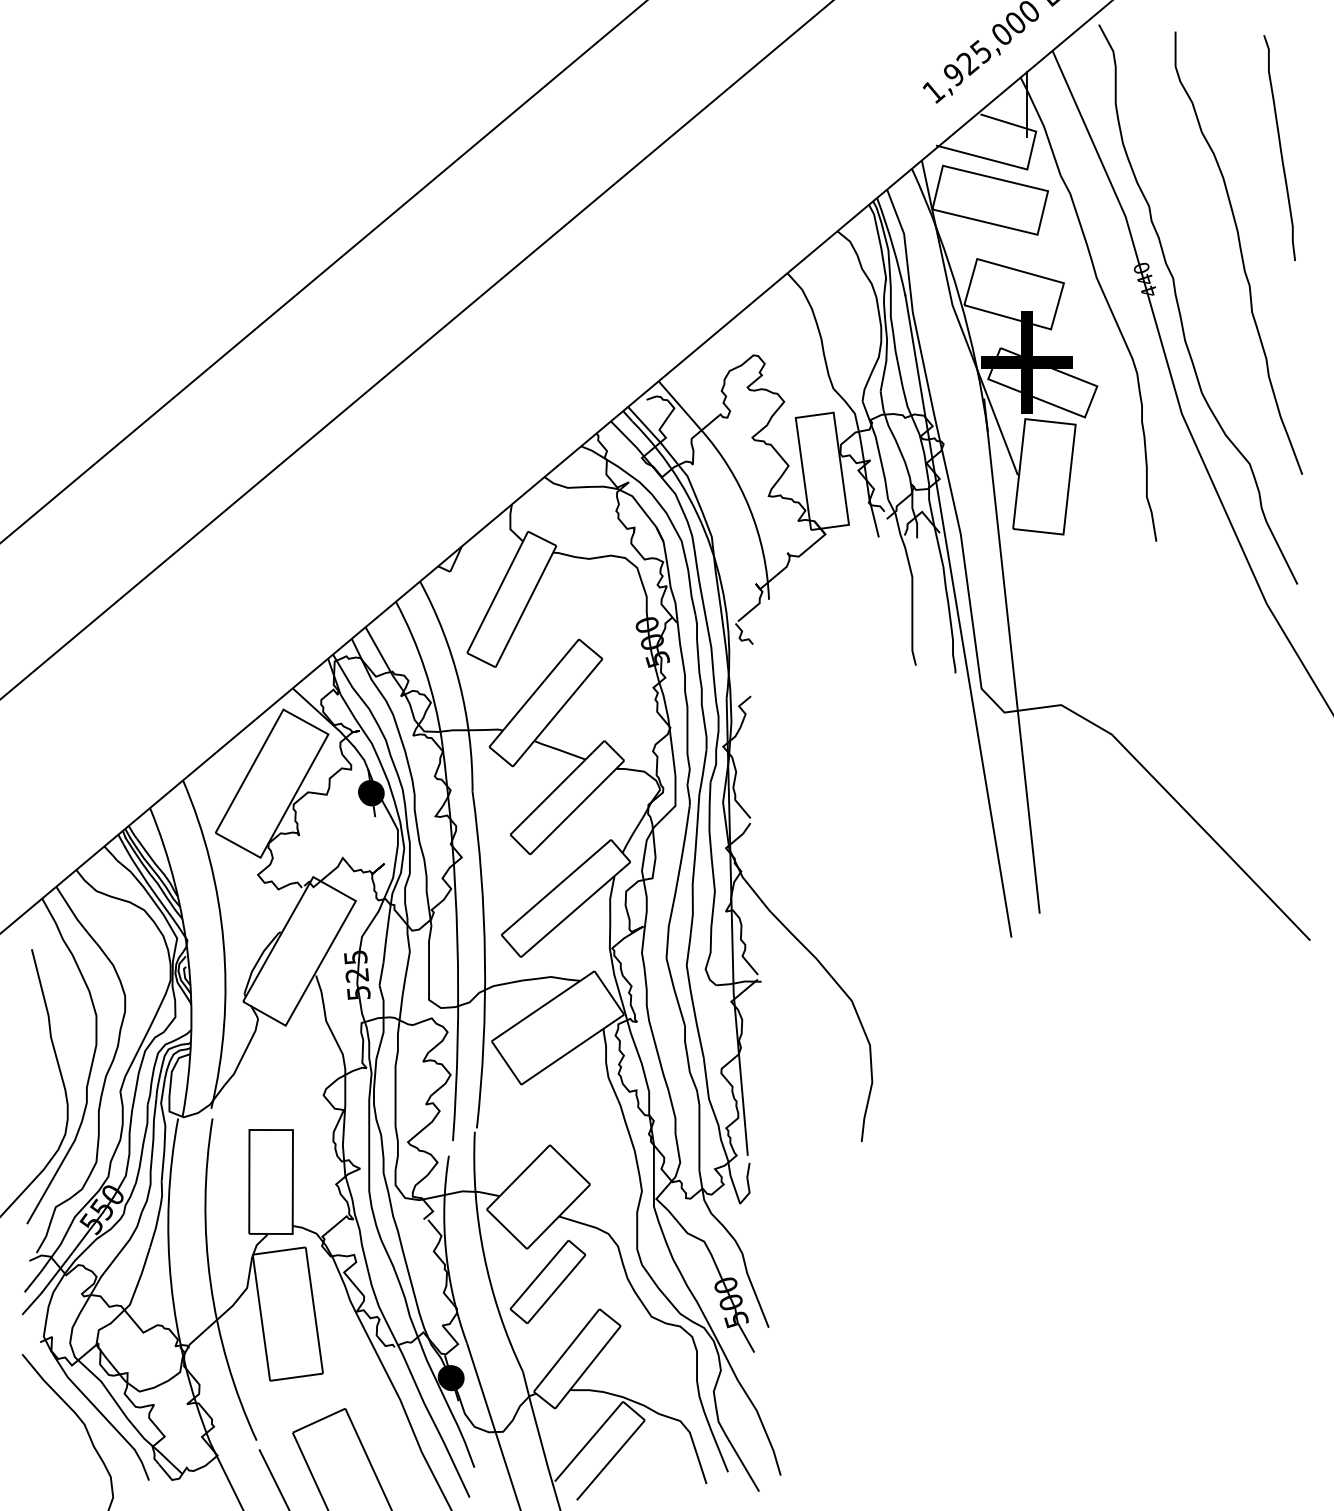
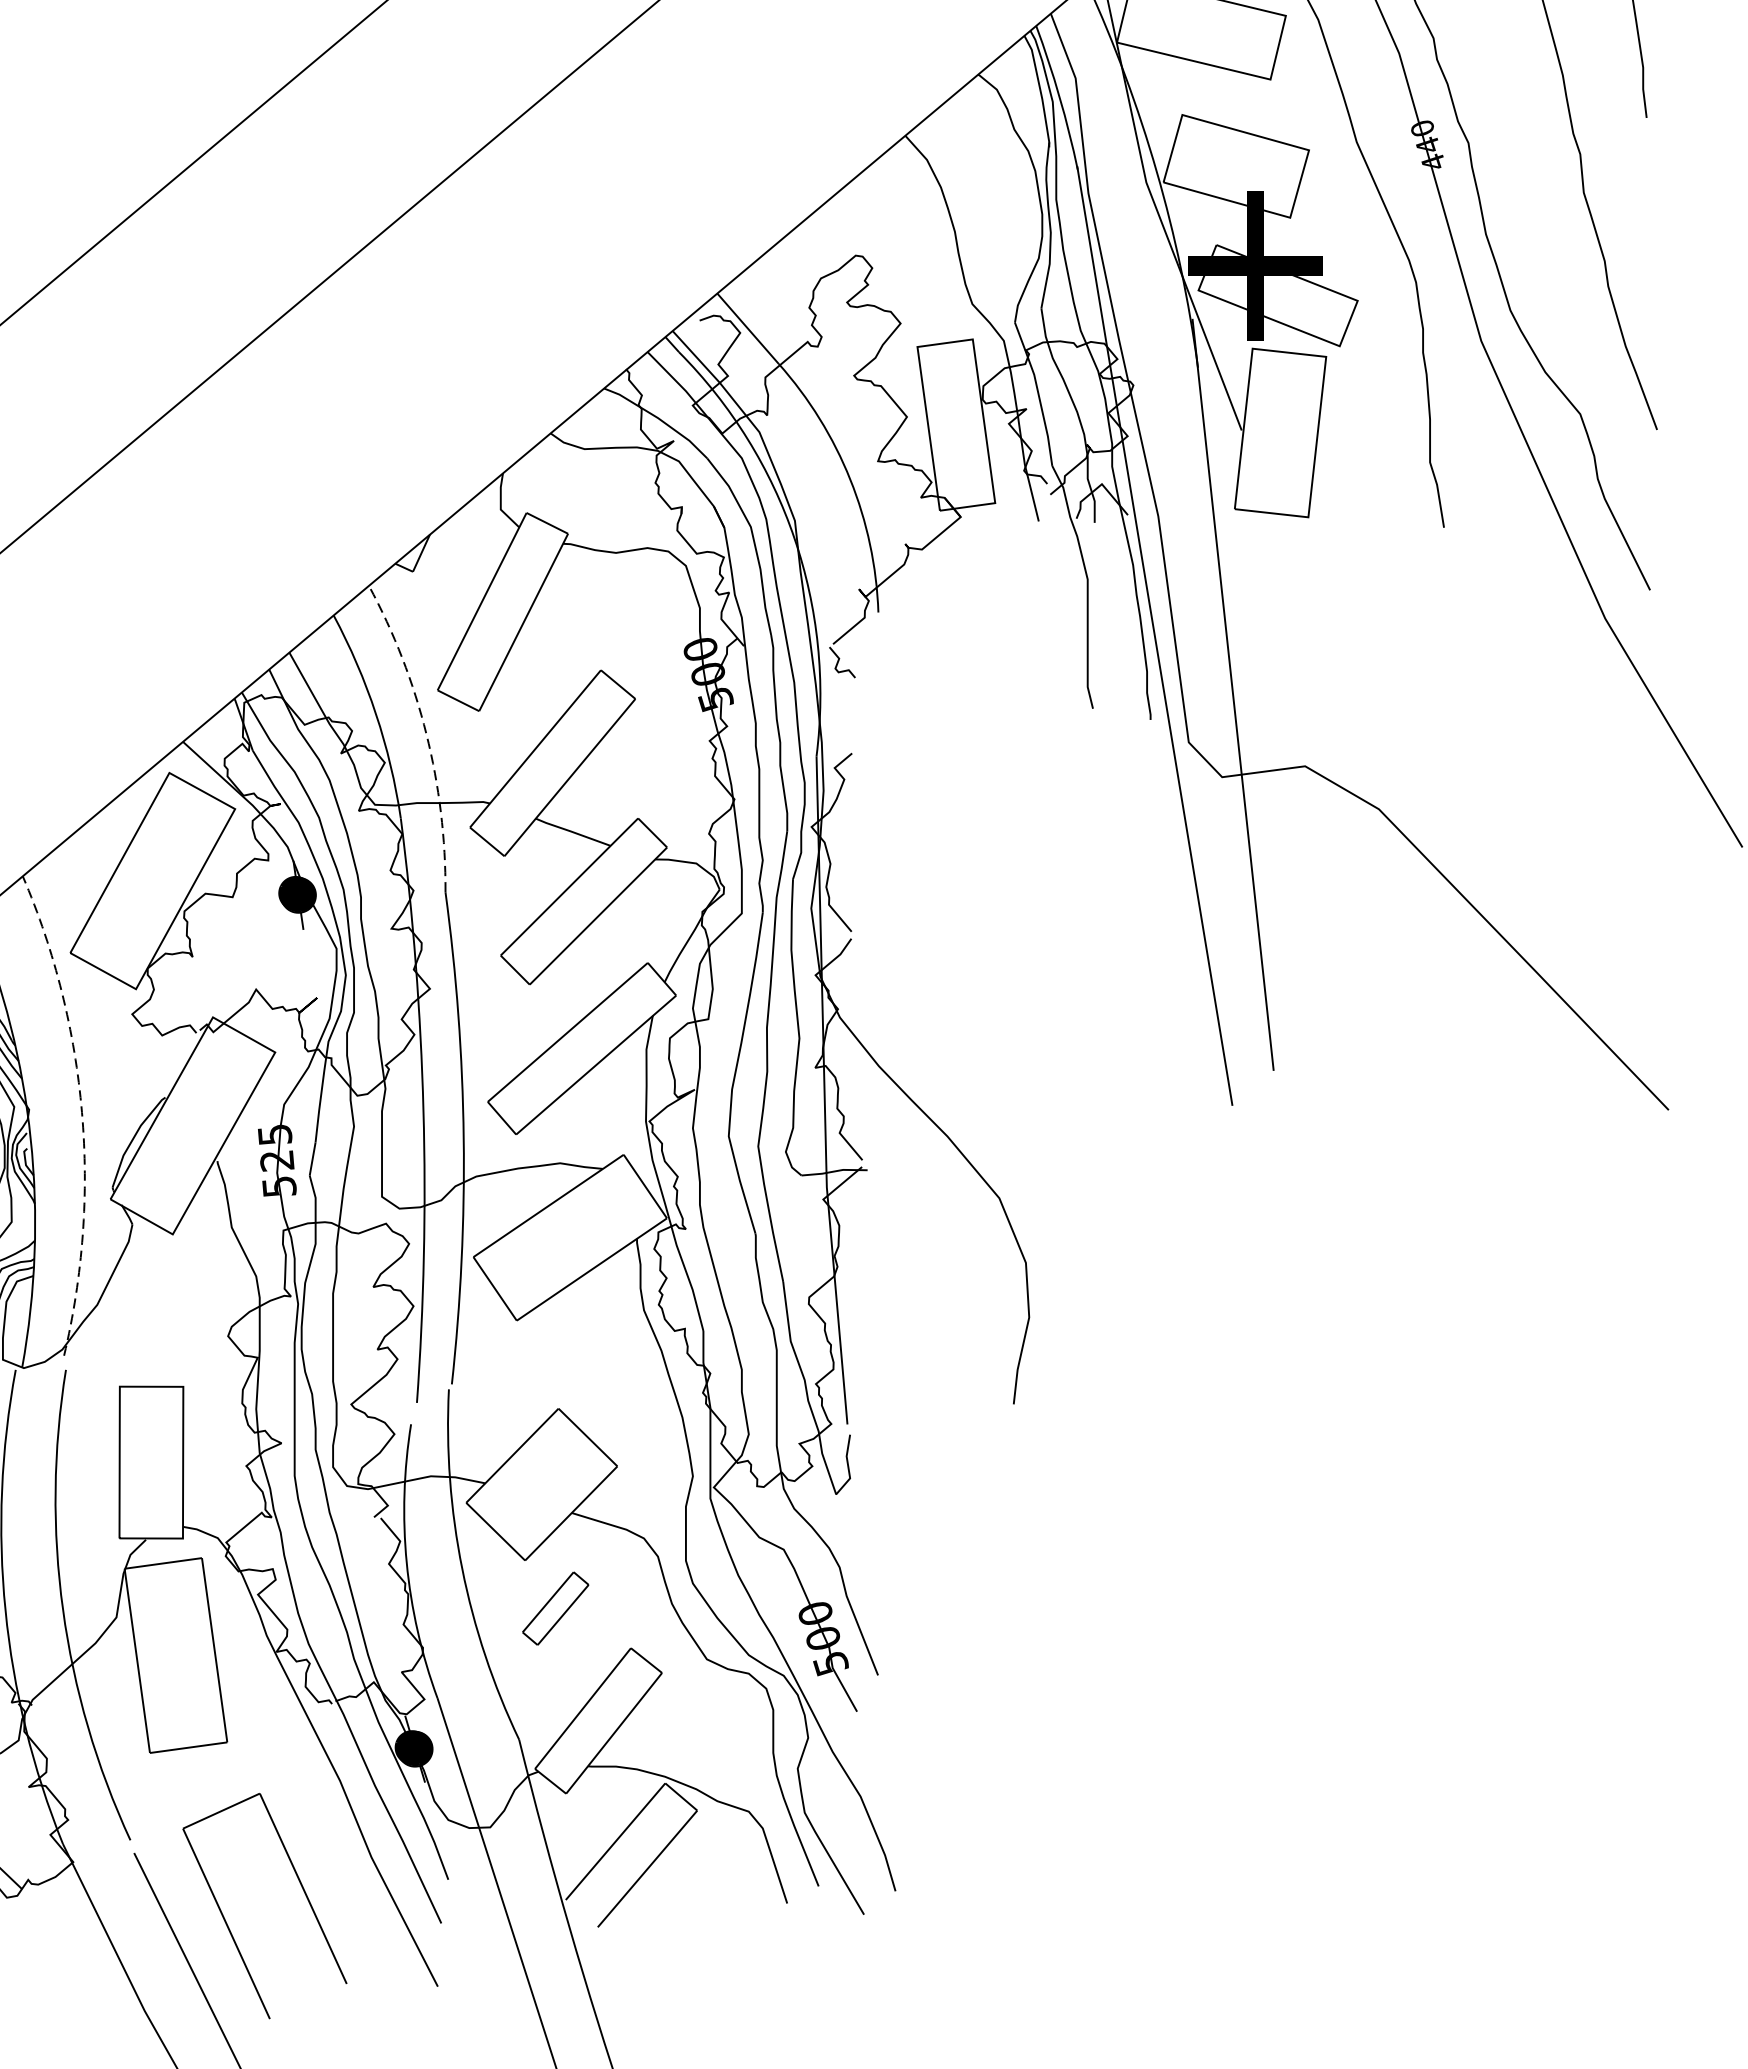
arc: (459, 683) -> (426, 734), solid -> dashed
arc: (223, 942) -> (81, 1112), solid -> dashed
part: (547, 1281) -> (554, 1607), size x0.6

